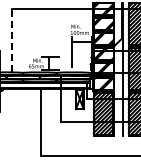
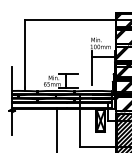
line: (12, 40) -> (25, 55), dashed -> solid

